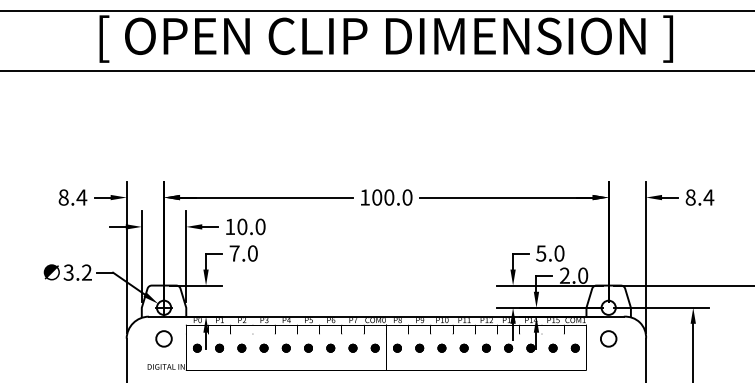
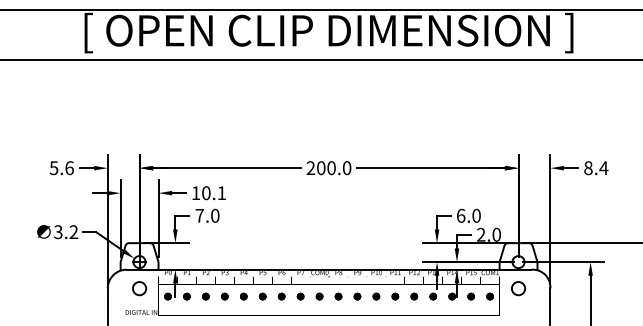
text: (364, 196) -> (310, 167), 100.0 -> 200.0
text: (72, 197) -> (61, 168), 8.4 -> 5.6
text: (260, 227) -> (221, 193), 10.0 -> 10.1
text: (540, 253) -> (460, 215), 5.0 -> 6.0

